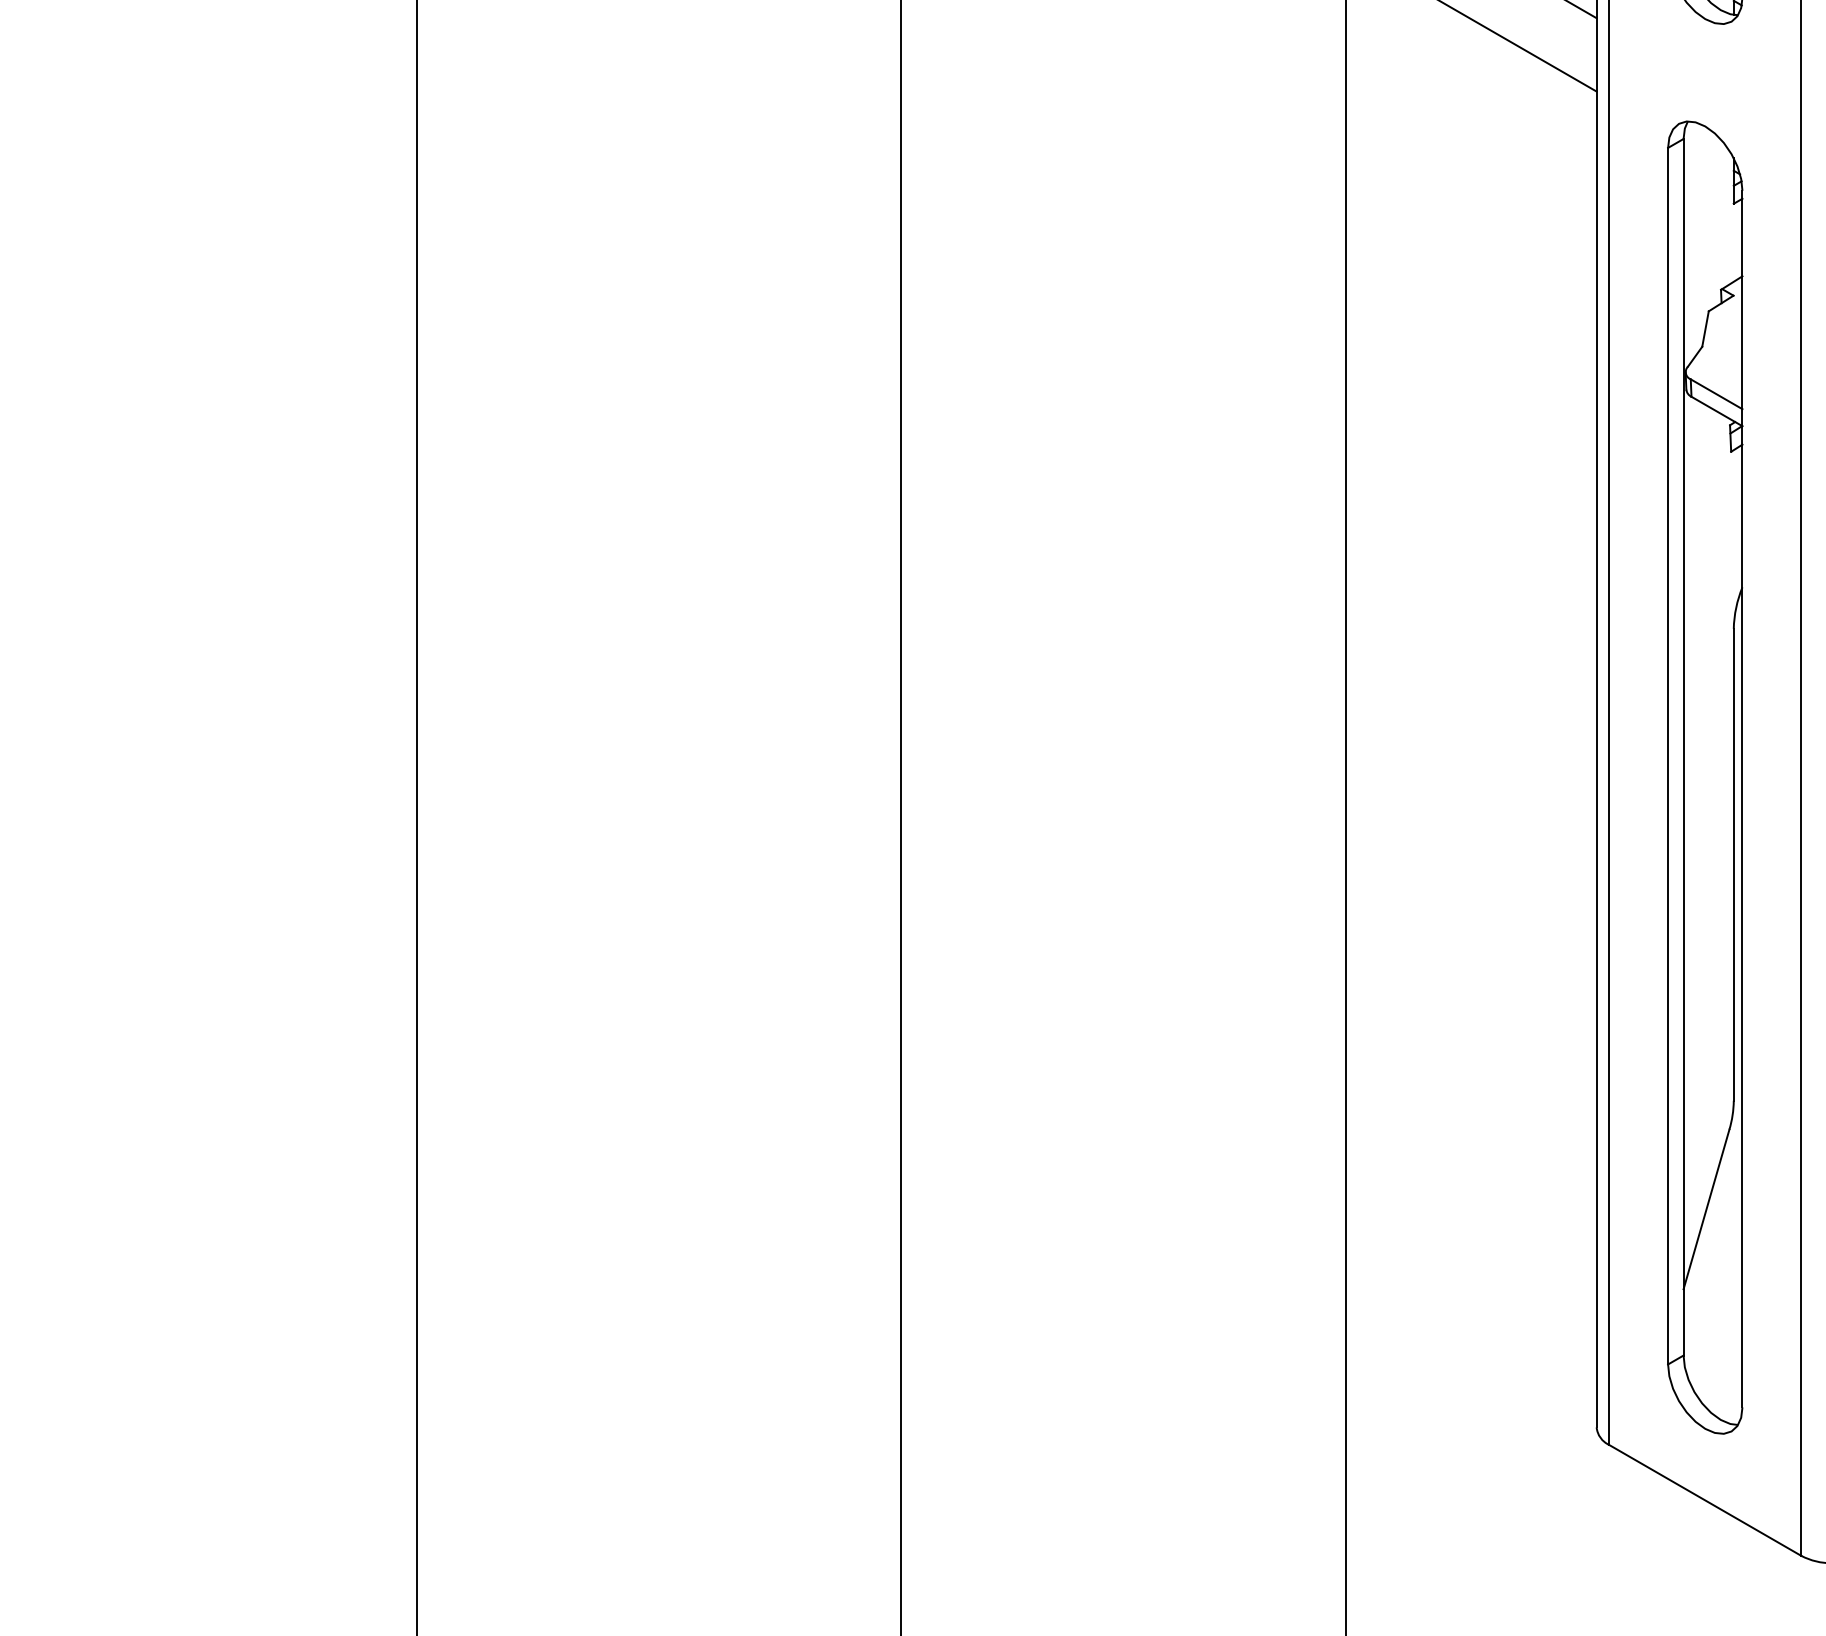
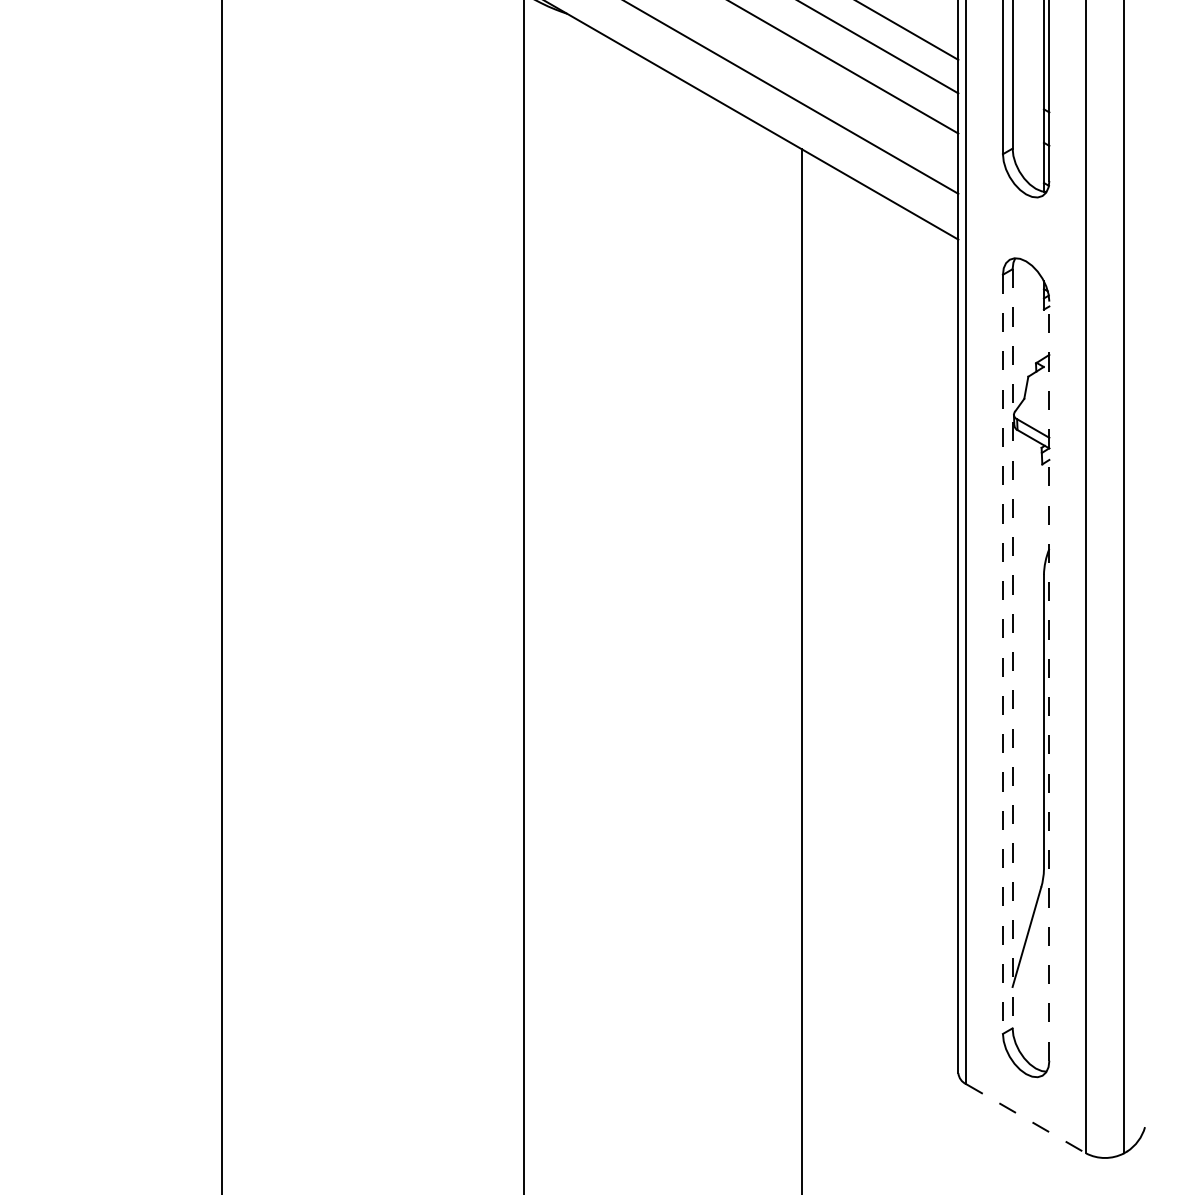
line: (1683, 746) -> (1012, 648), solid -> dashed
line: (1667, 756) -> (1002, 654), solid -> dashed
line: (1742, 799) -> (1049, 681), solid -> dashed
line: (1705, 1501) -> (1026, 1119), solid -> dashed

